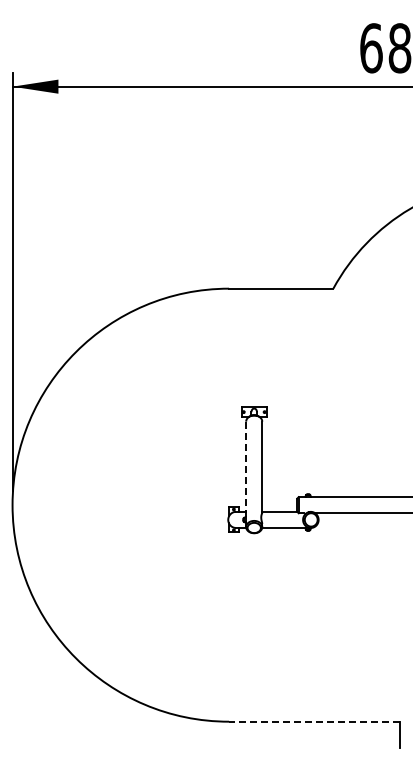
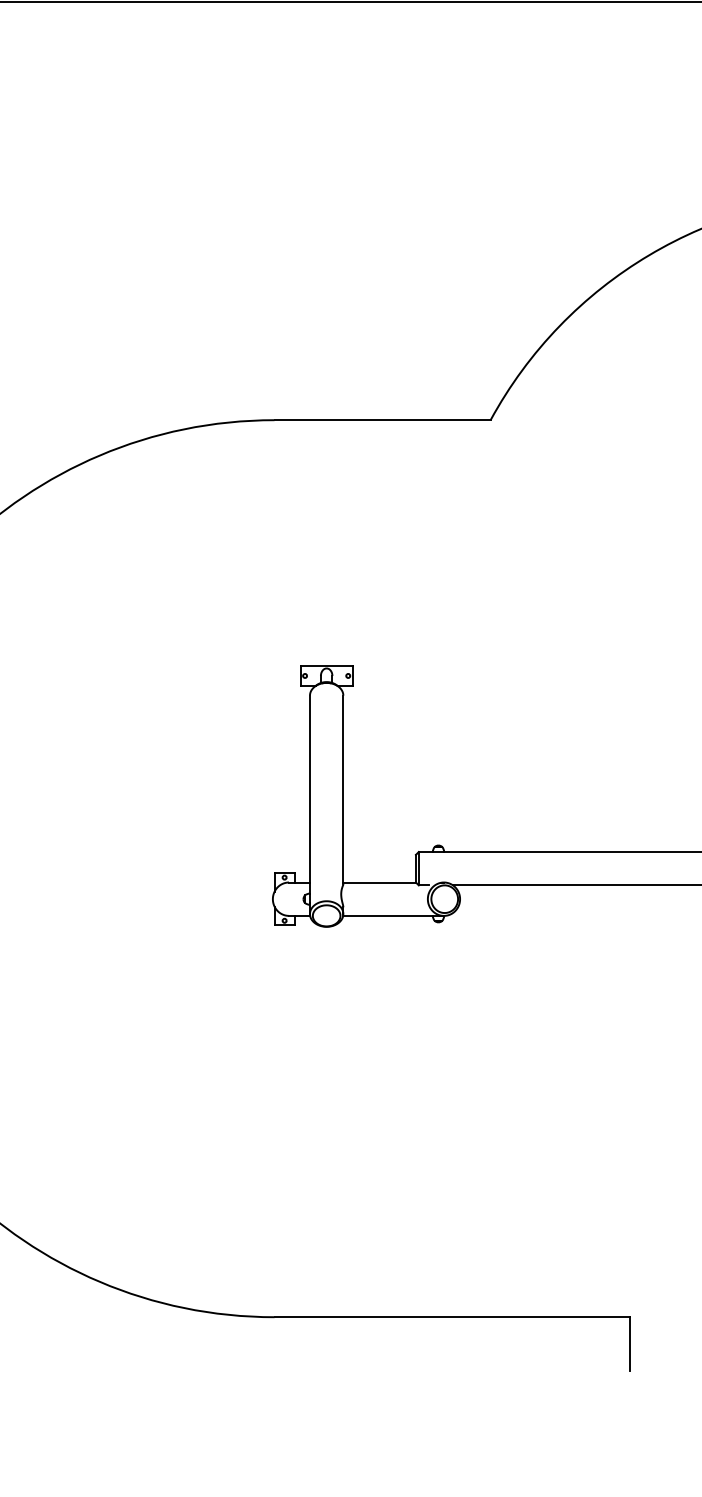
line: (246, 469) -> (310, 794), dashed -> solid
line: (314, 721) -> (451, 1316), dashed -> solid

